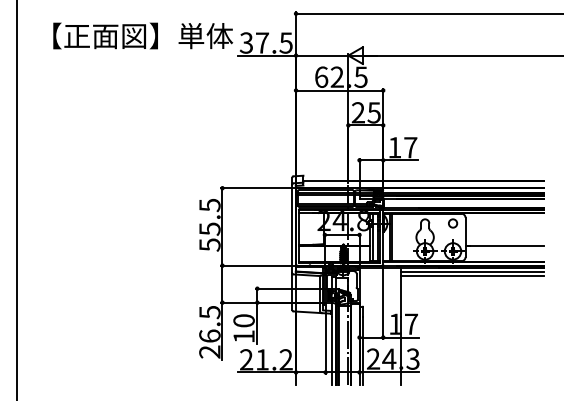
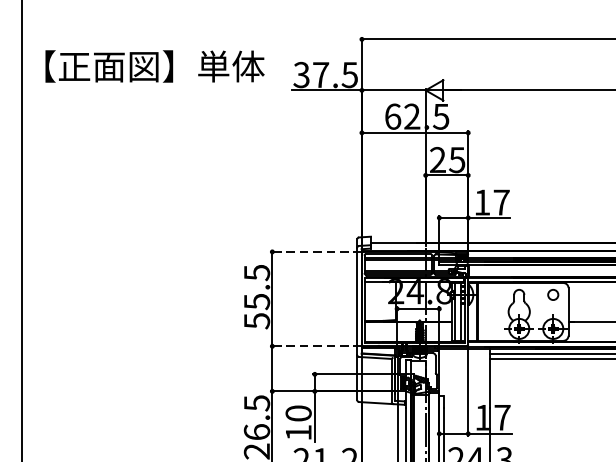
text: (143, 35) -> (155, 65), moved
line: (258, 188) -> (316, 252), solid -> dashed
line: (258, 265) -> (316, 346), solid -> dashed

